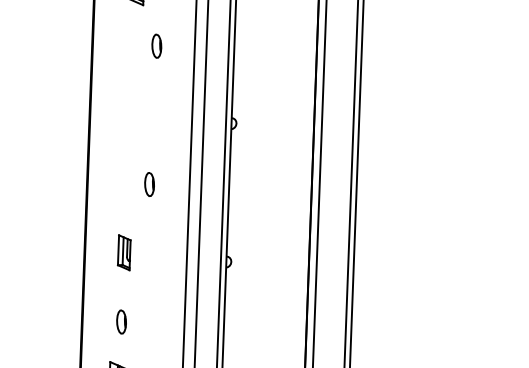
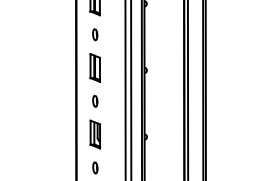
part: (157, 45) -> (95, 34), moved
part: (127, 113) -> (94, 67), added
part: (150, 182) -> (95, 100), moved
part: (124, 252) -> (95, 134), size x1.67

